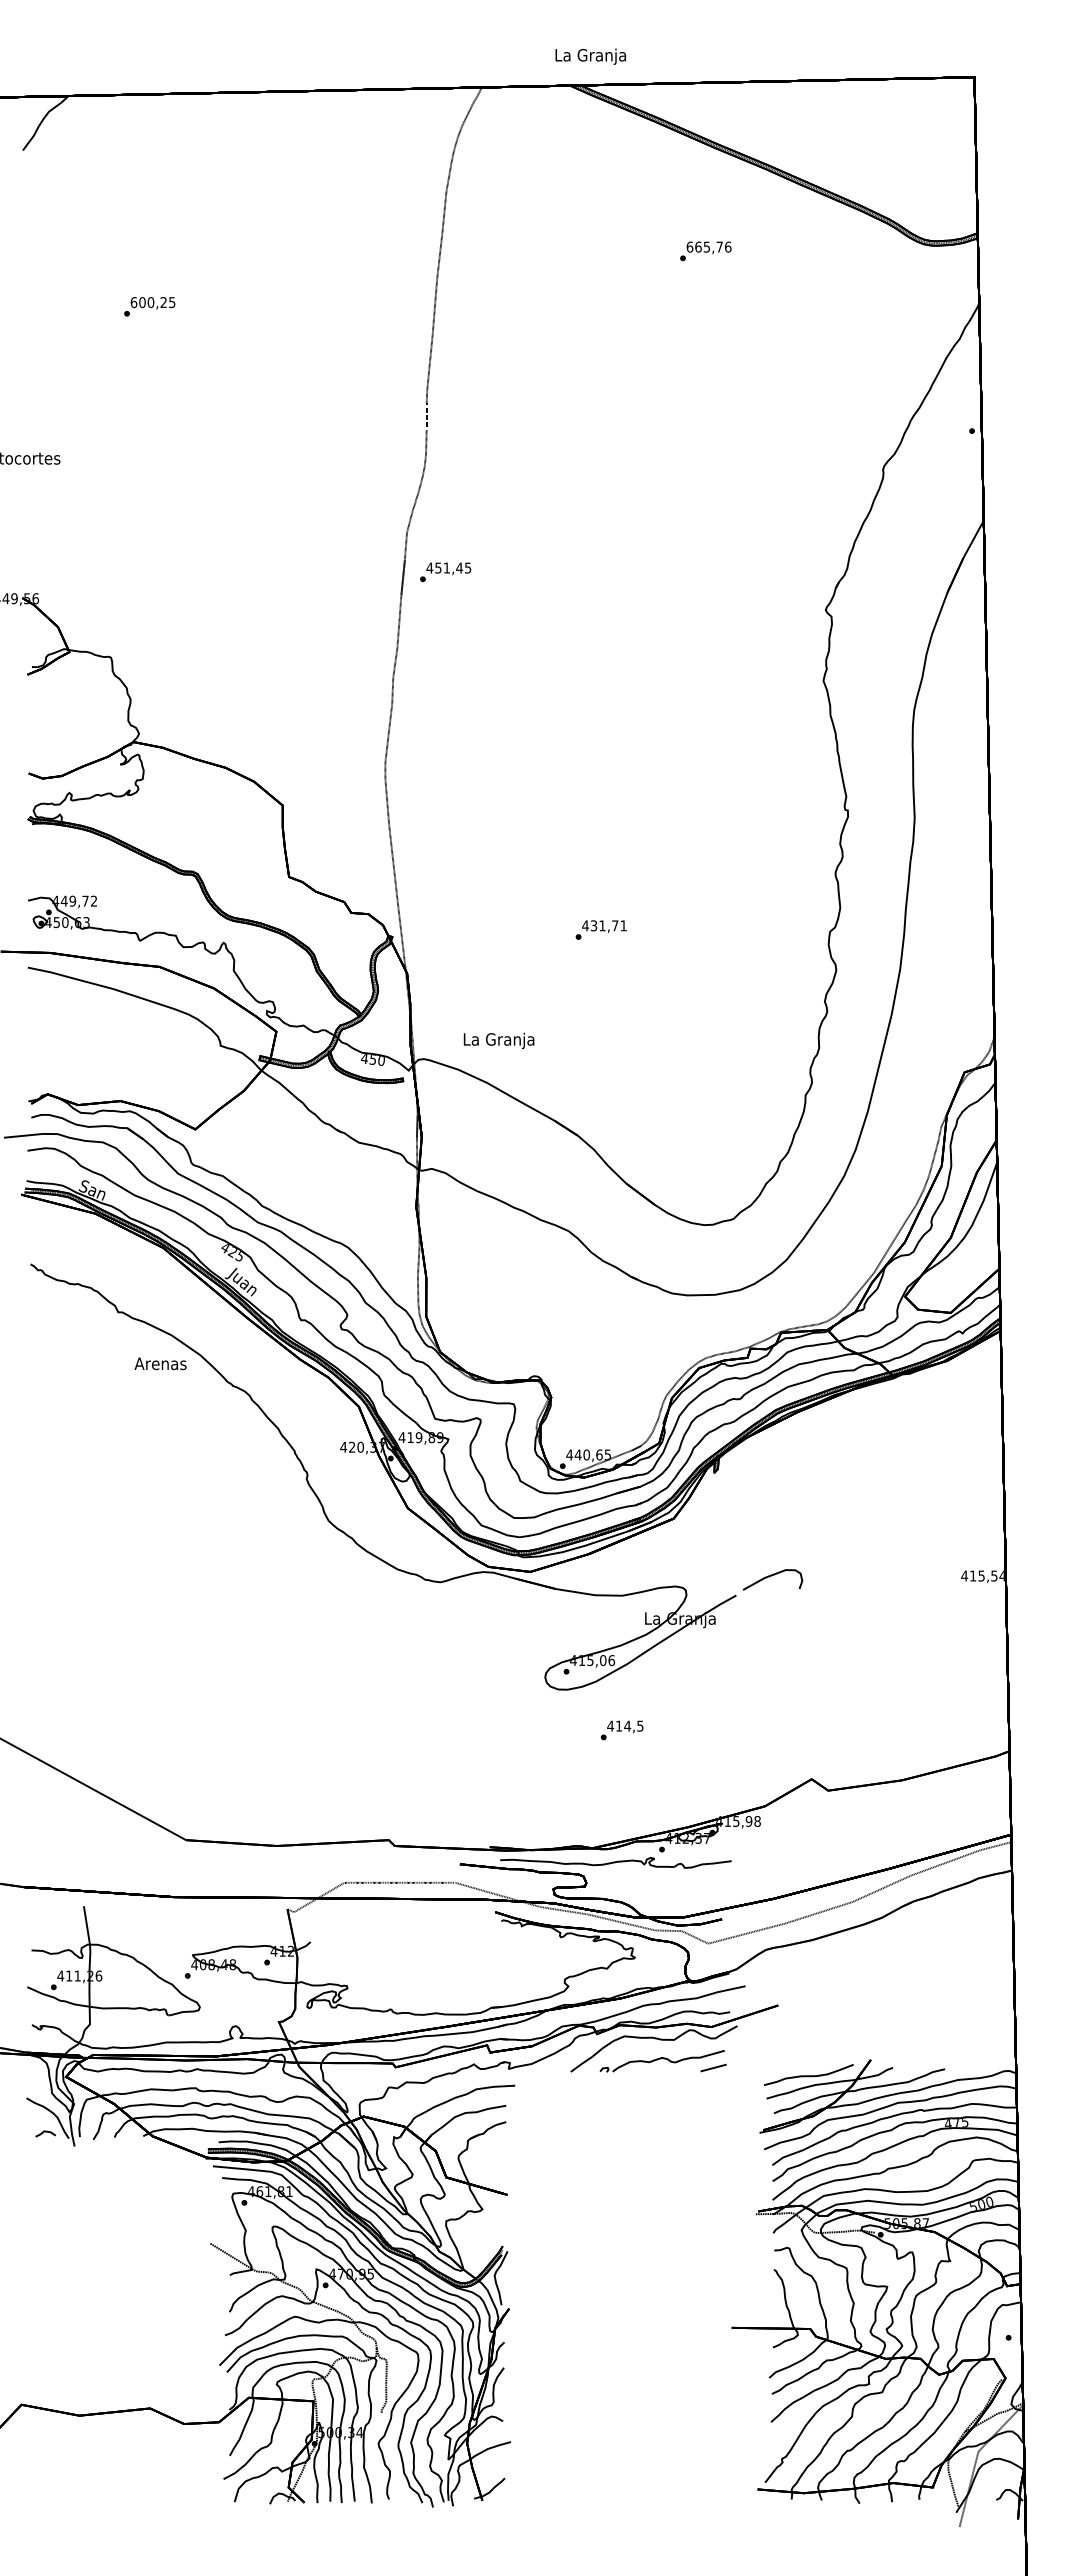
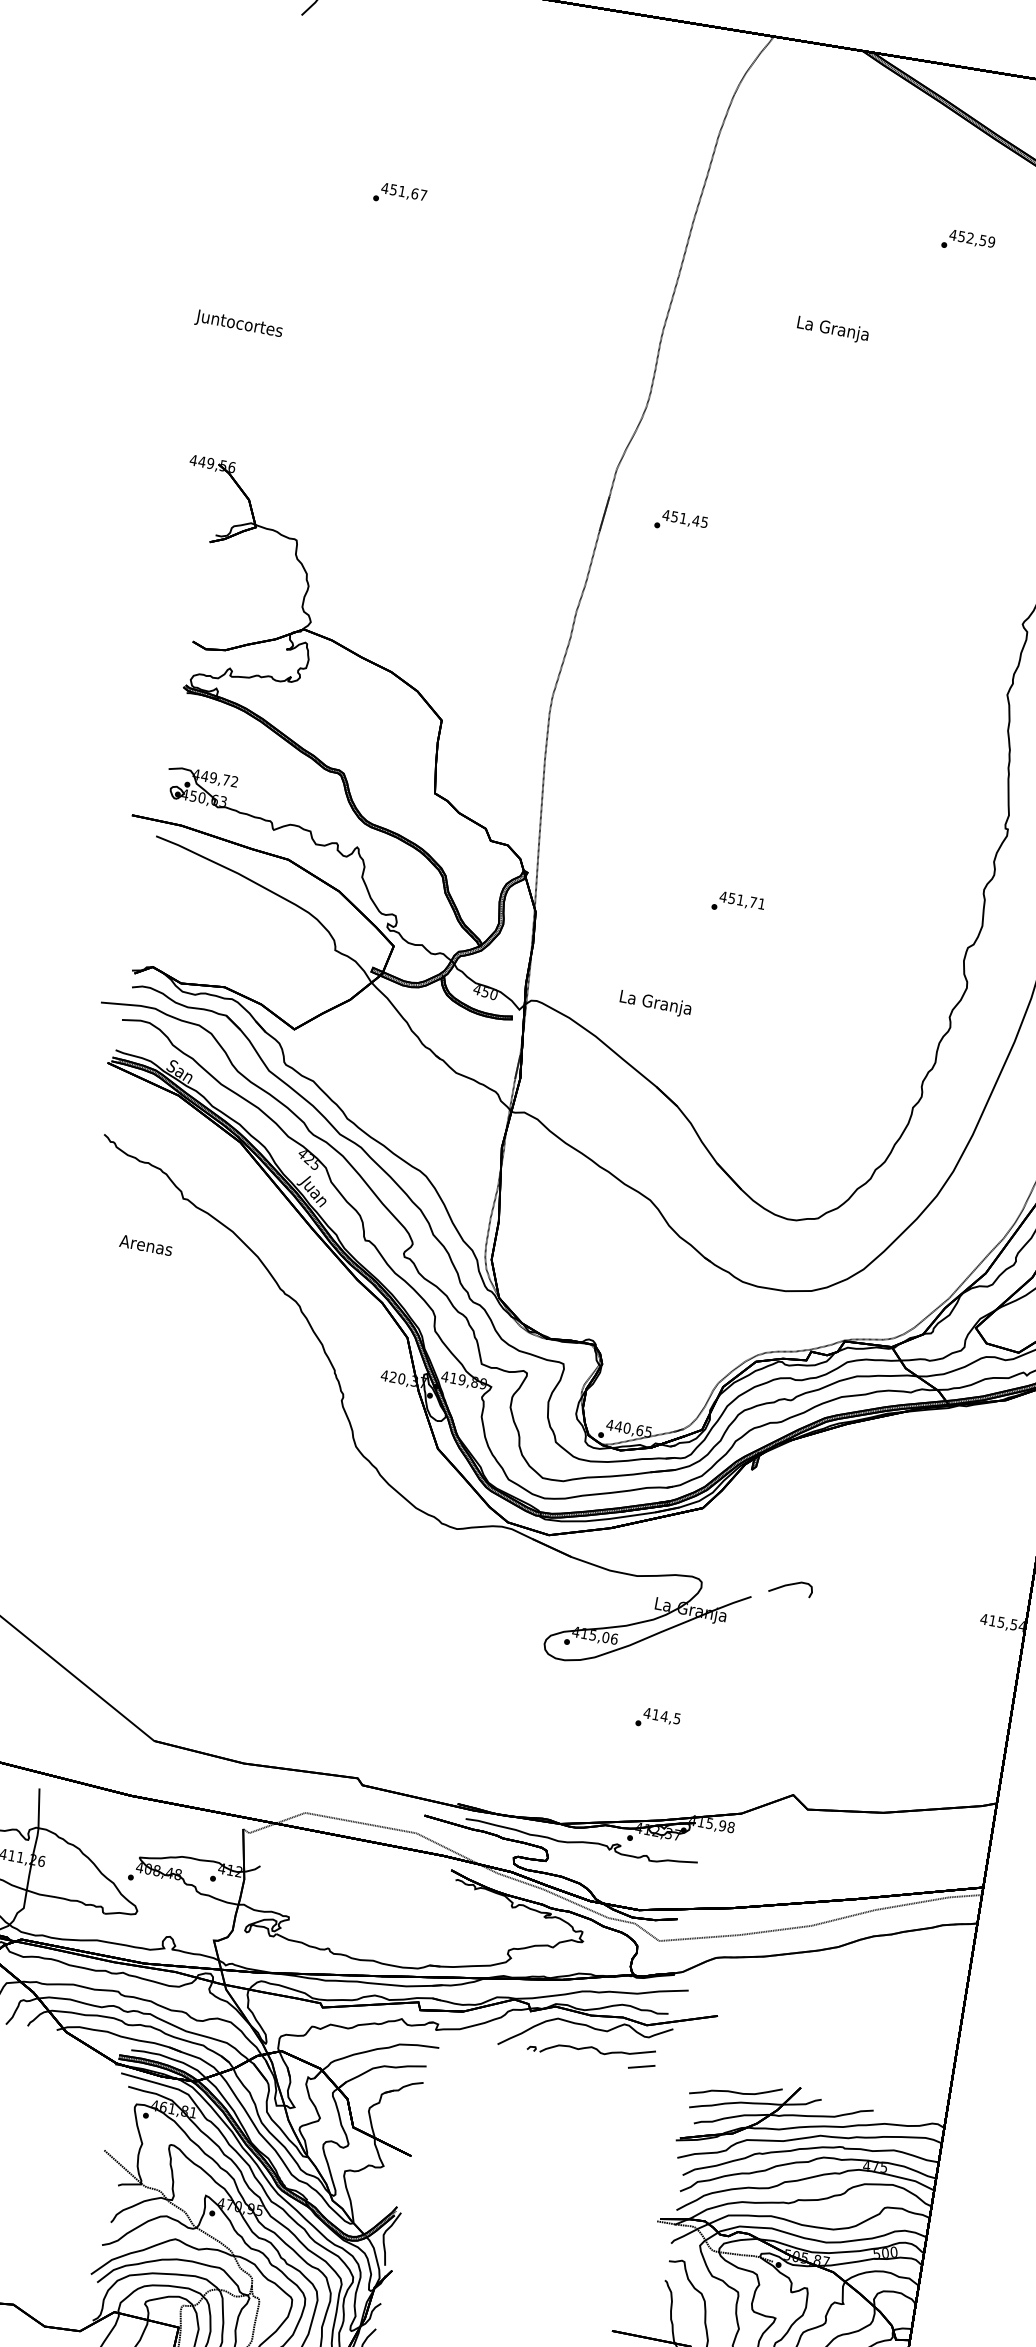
text: (590, 56) -> (832, 329), moved
text: (708, 246) -> (971, 237), 665,76 -> 452,59
text: (152, 302) -> (403, 191), 600,25 -> 451,67
text: (445, 572) -> (681, 522), moved
text: (594, 925) -> (732, 898), 431,71 -> 451,71
text: (498, 1040) -> (655, 1003), moved
text: (160, 1363) -> (146, 1245), moved
part: (772, 1579) -> (790, 1587), size x0.71
text: (621, 1730) -> (657, 1719), moved

